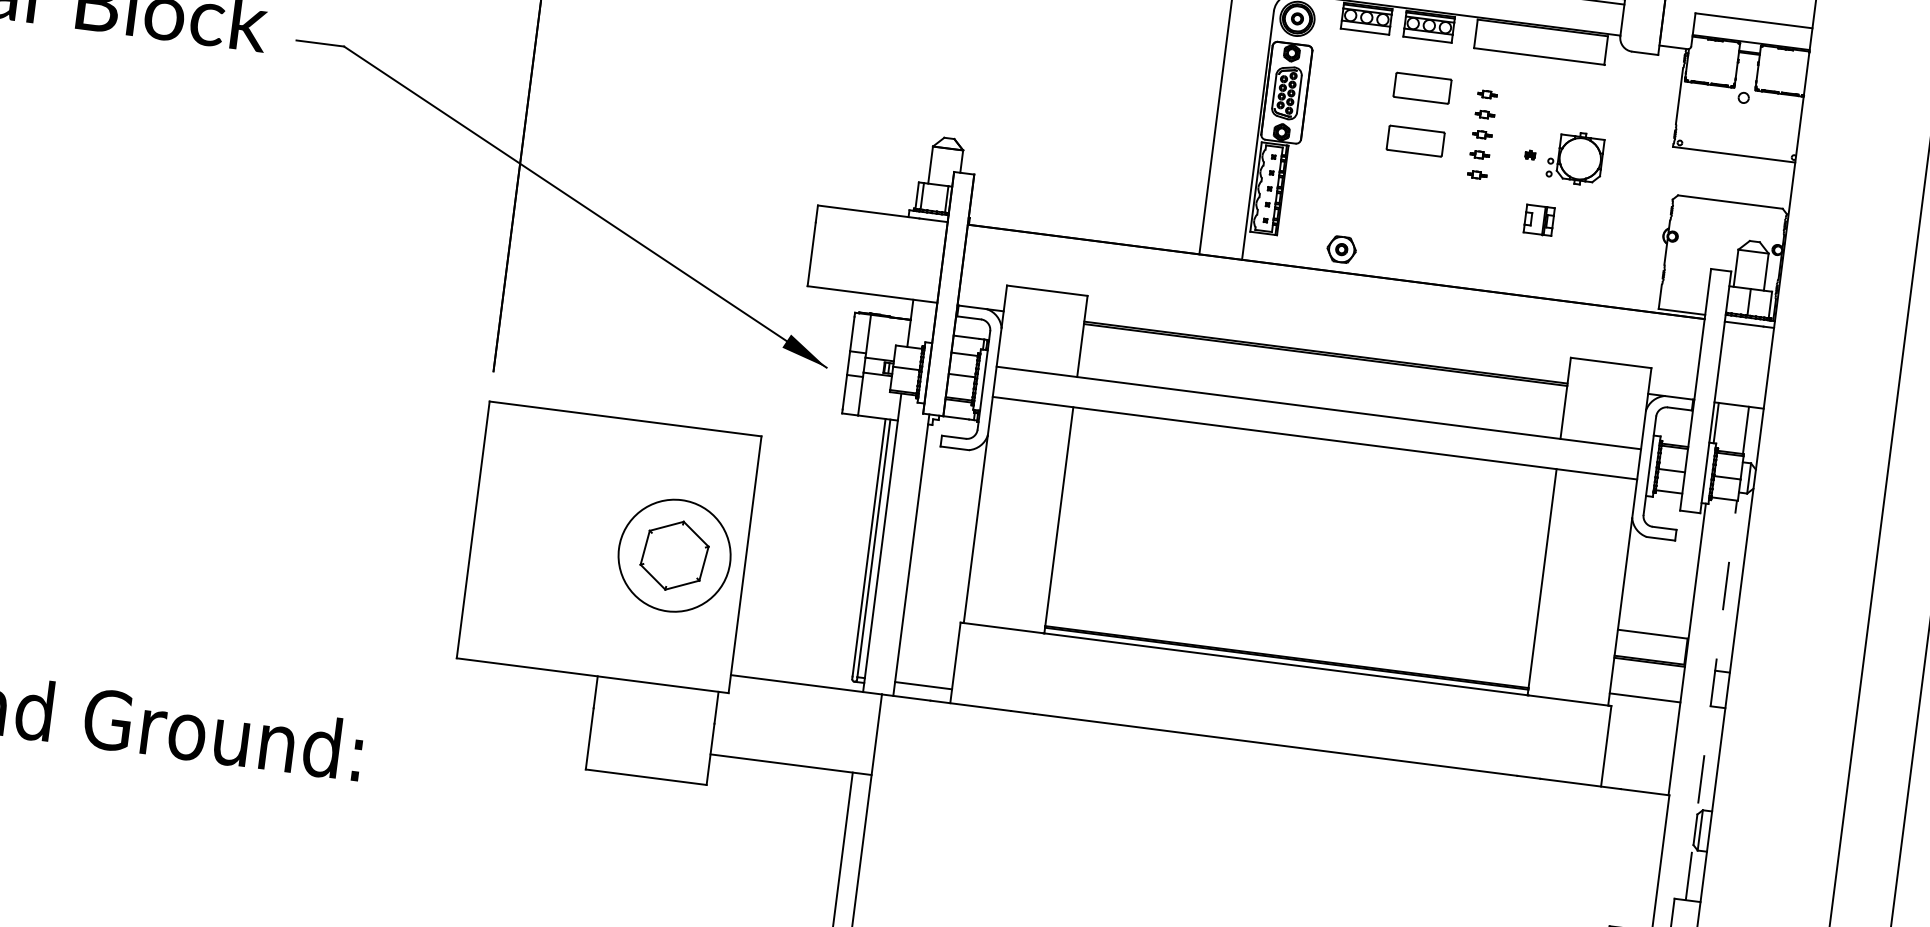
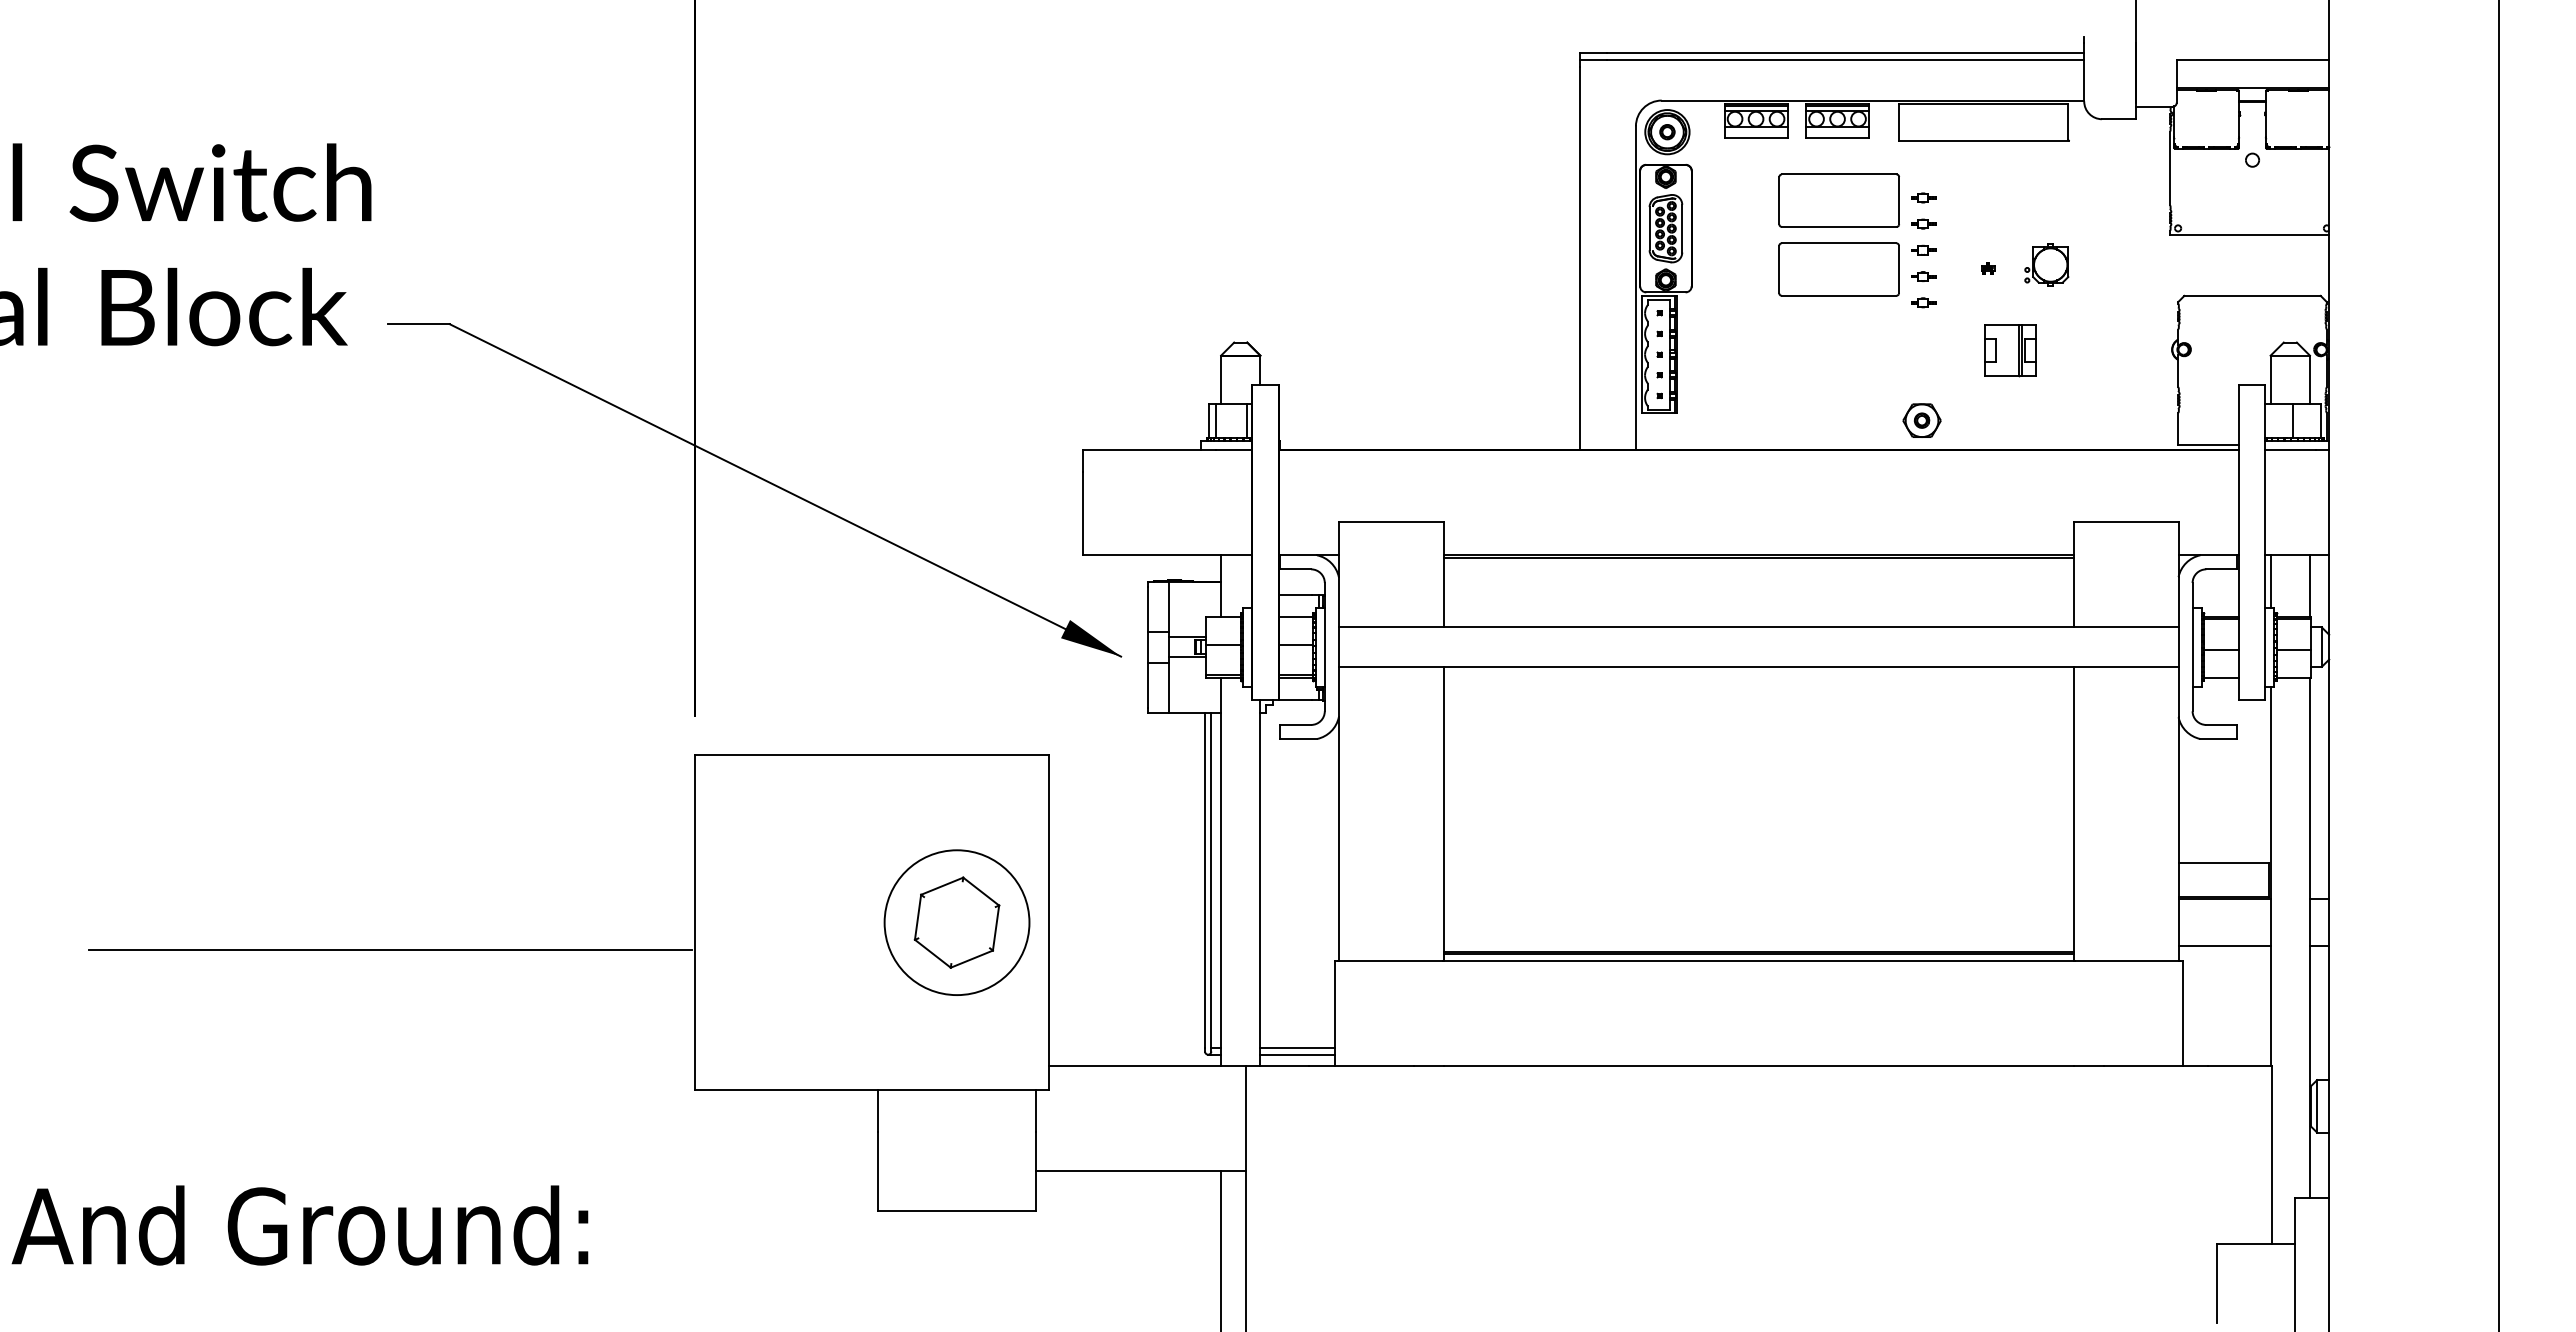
part: (1422, 88) -> (1838, 200), size x1.67
part: (1415, 141) -> (1838, 269), size x1.67
part: (1575, 157) -> (2046, 264), size x0.62
part: (1539, 220) -> (2010, 350), size x1.43
part: (1341, 249) -> (1921, 420), moved
line: (237, 520) -> (390, 949), added
line: (922, 690) -> (1297, 1054), added
line: (1711, 700) -> (2309, 937), dashed -> solid

